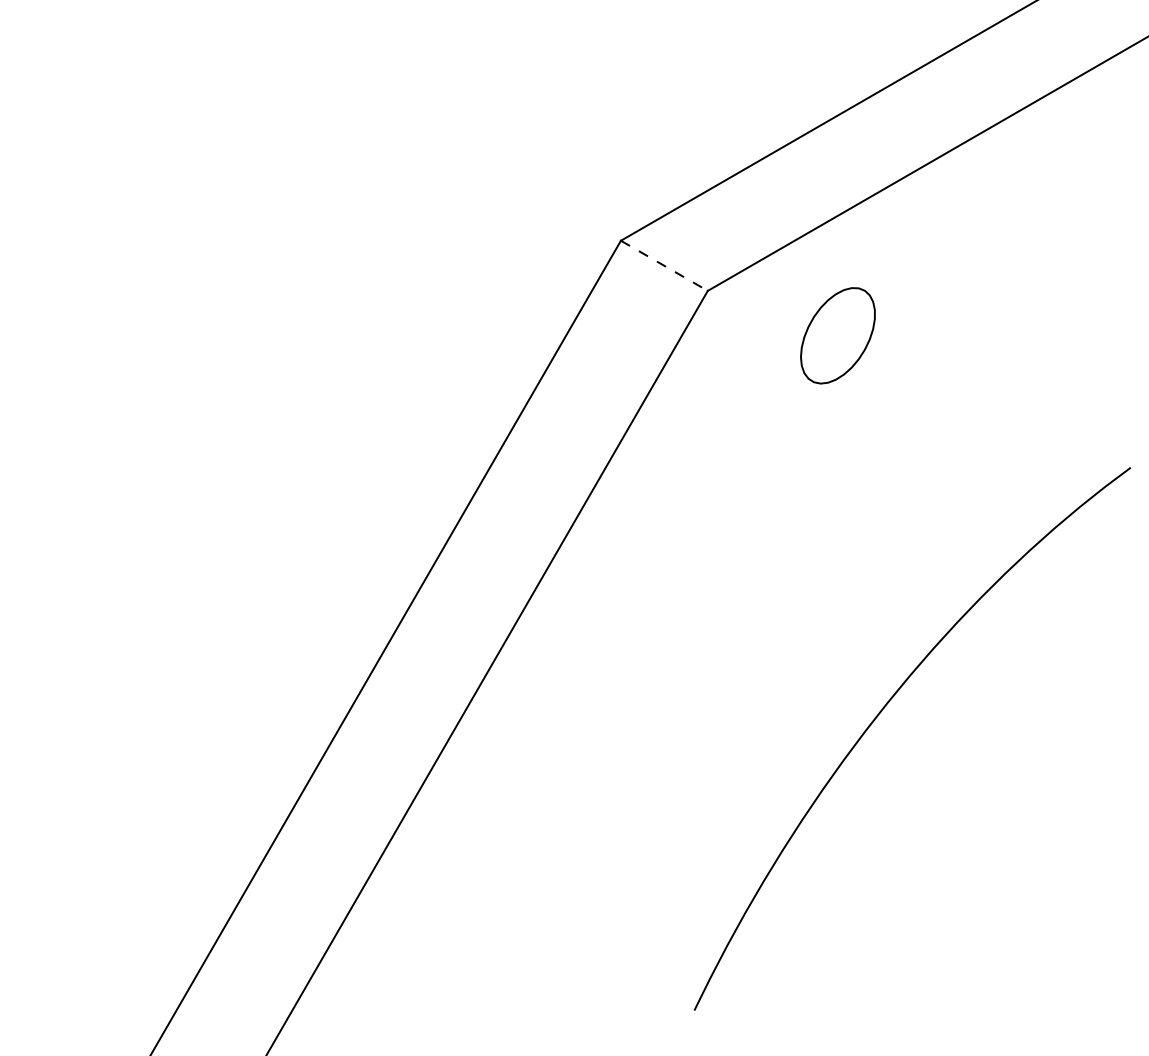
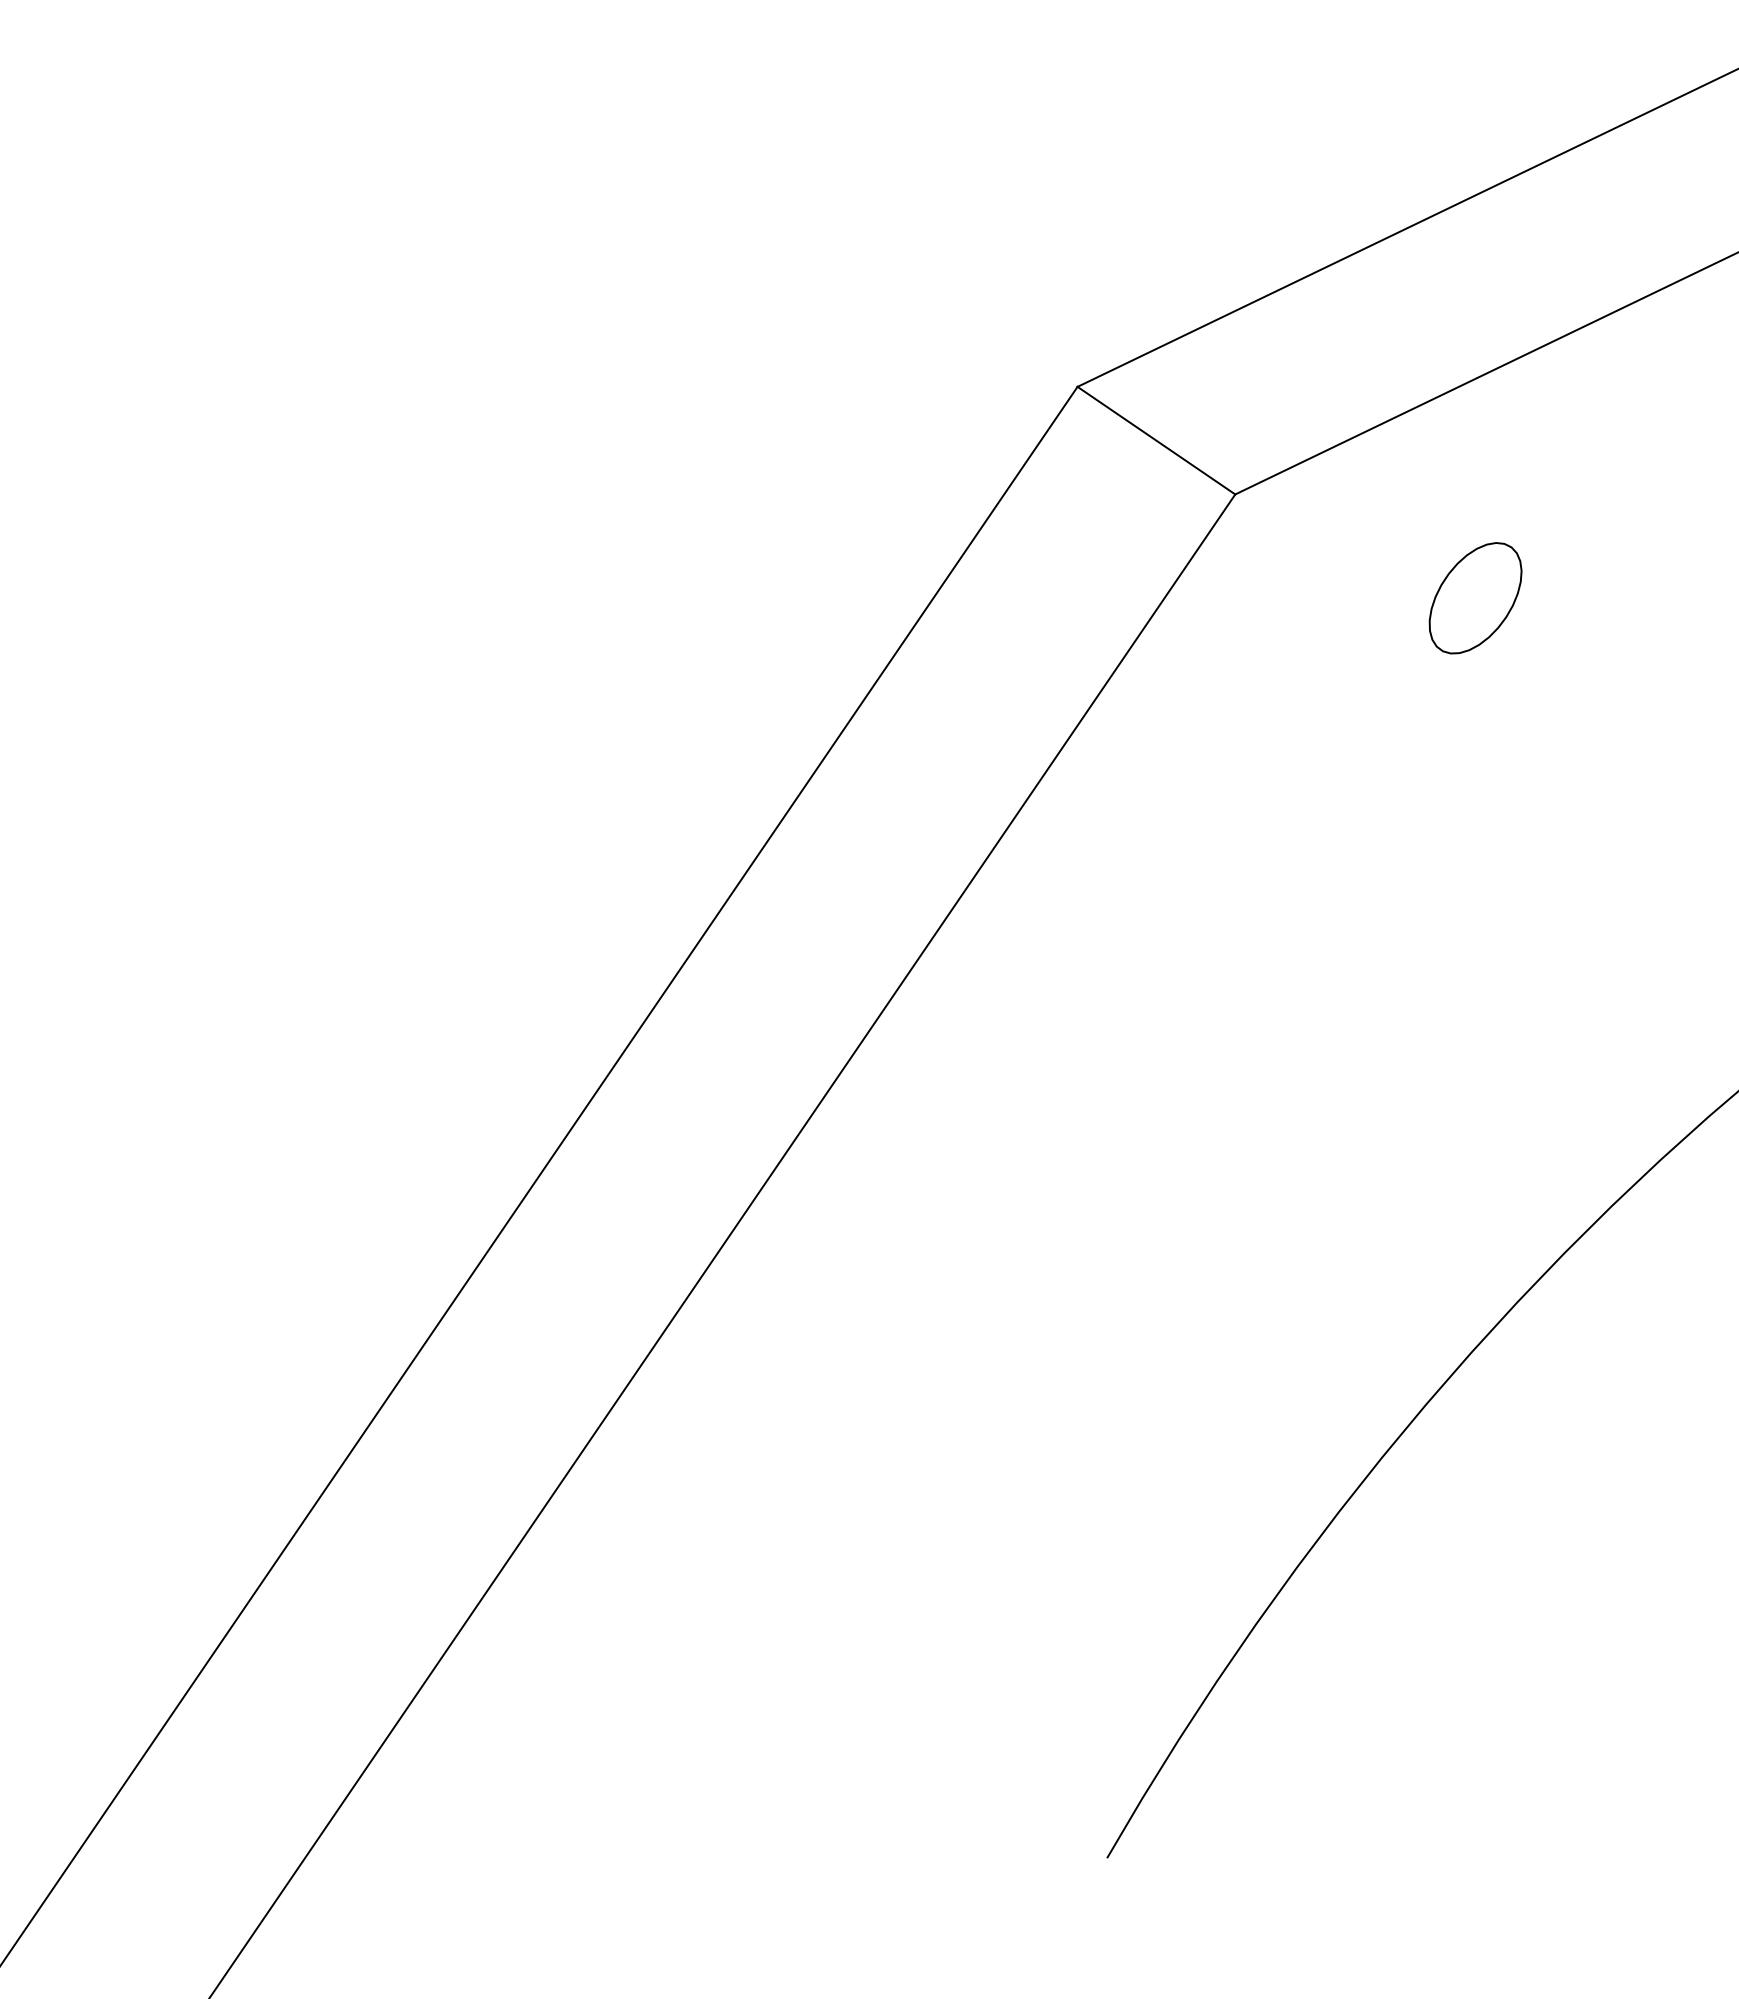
line: (664, 266) -> (1156, 441), dashed -> solid
part: (837, 335) -> (1475, 597), size x0.62

